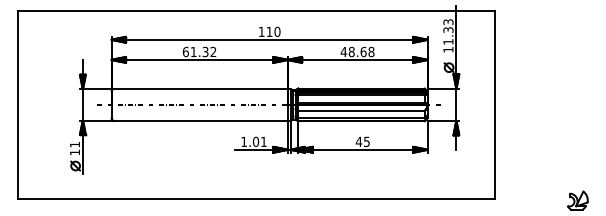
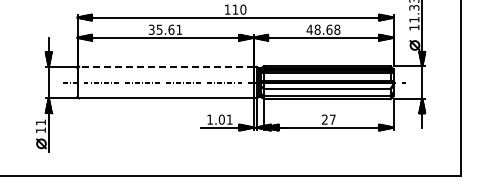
text: (199, 51) -> (165, 29), 61.32 -> 35.61
line: (200, 89) -> (166, 67), solid -> dashed
text: (362, 141) -> (328, 119), 45 -> 27

